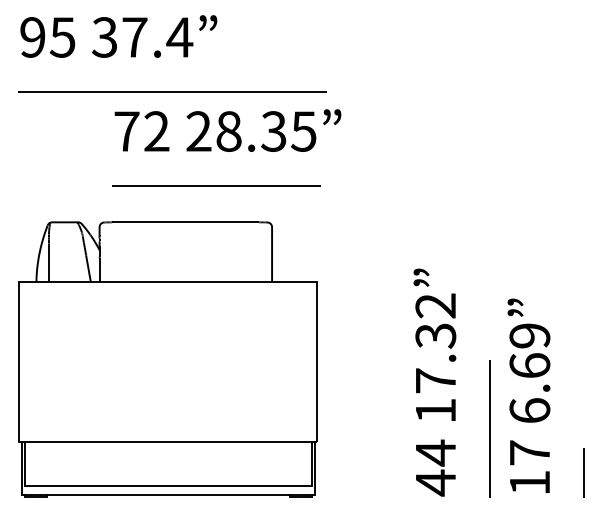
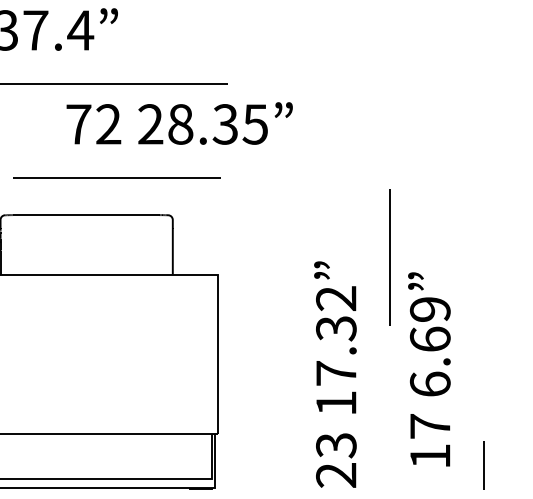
text: (227, 130) -> (179, 123), moved
text: (528, 395) -> (428, 369), moved
line: (489, 428) -> (389, 257), moved
text: (435, 467) -> (336, 459), 44 -> 23

